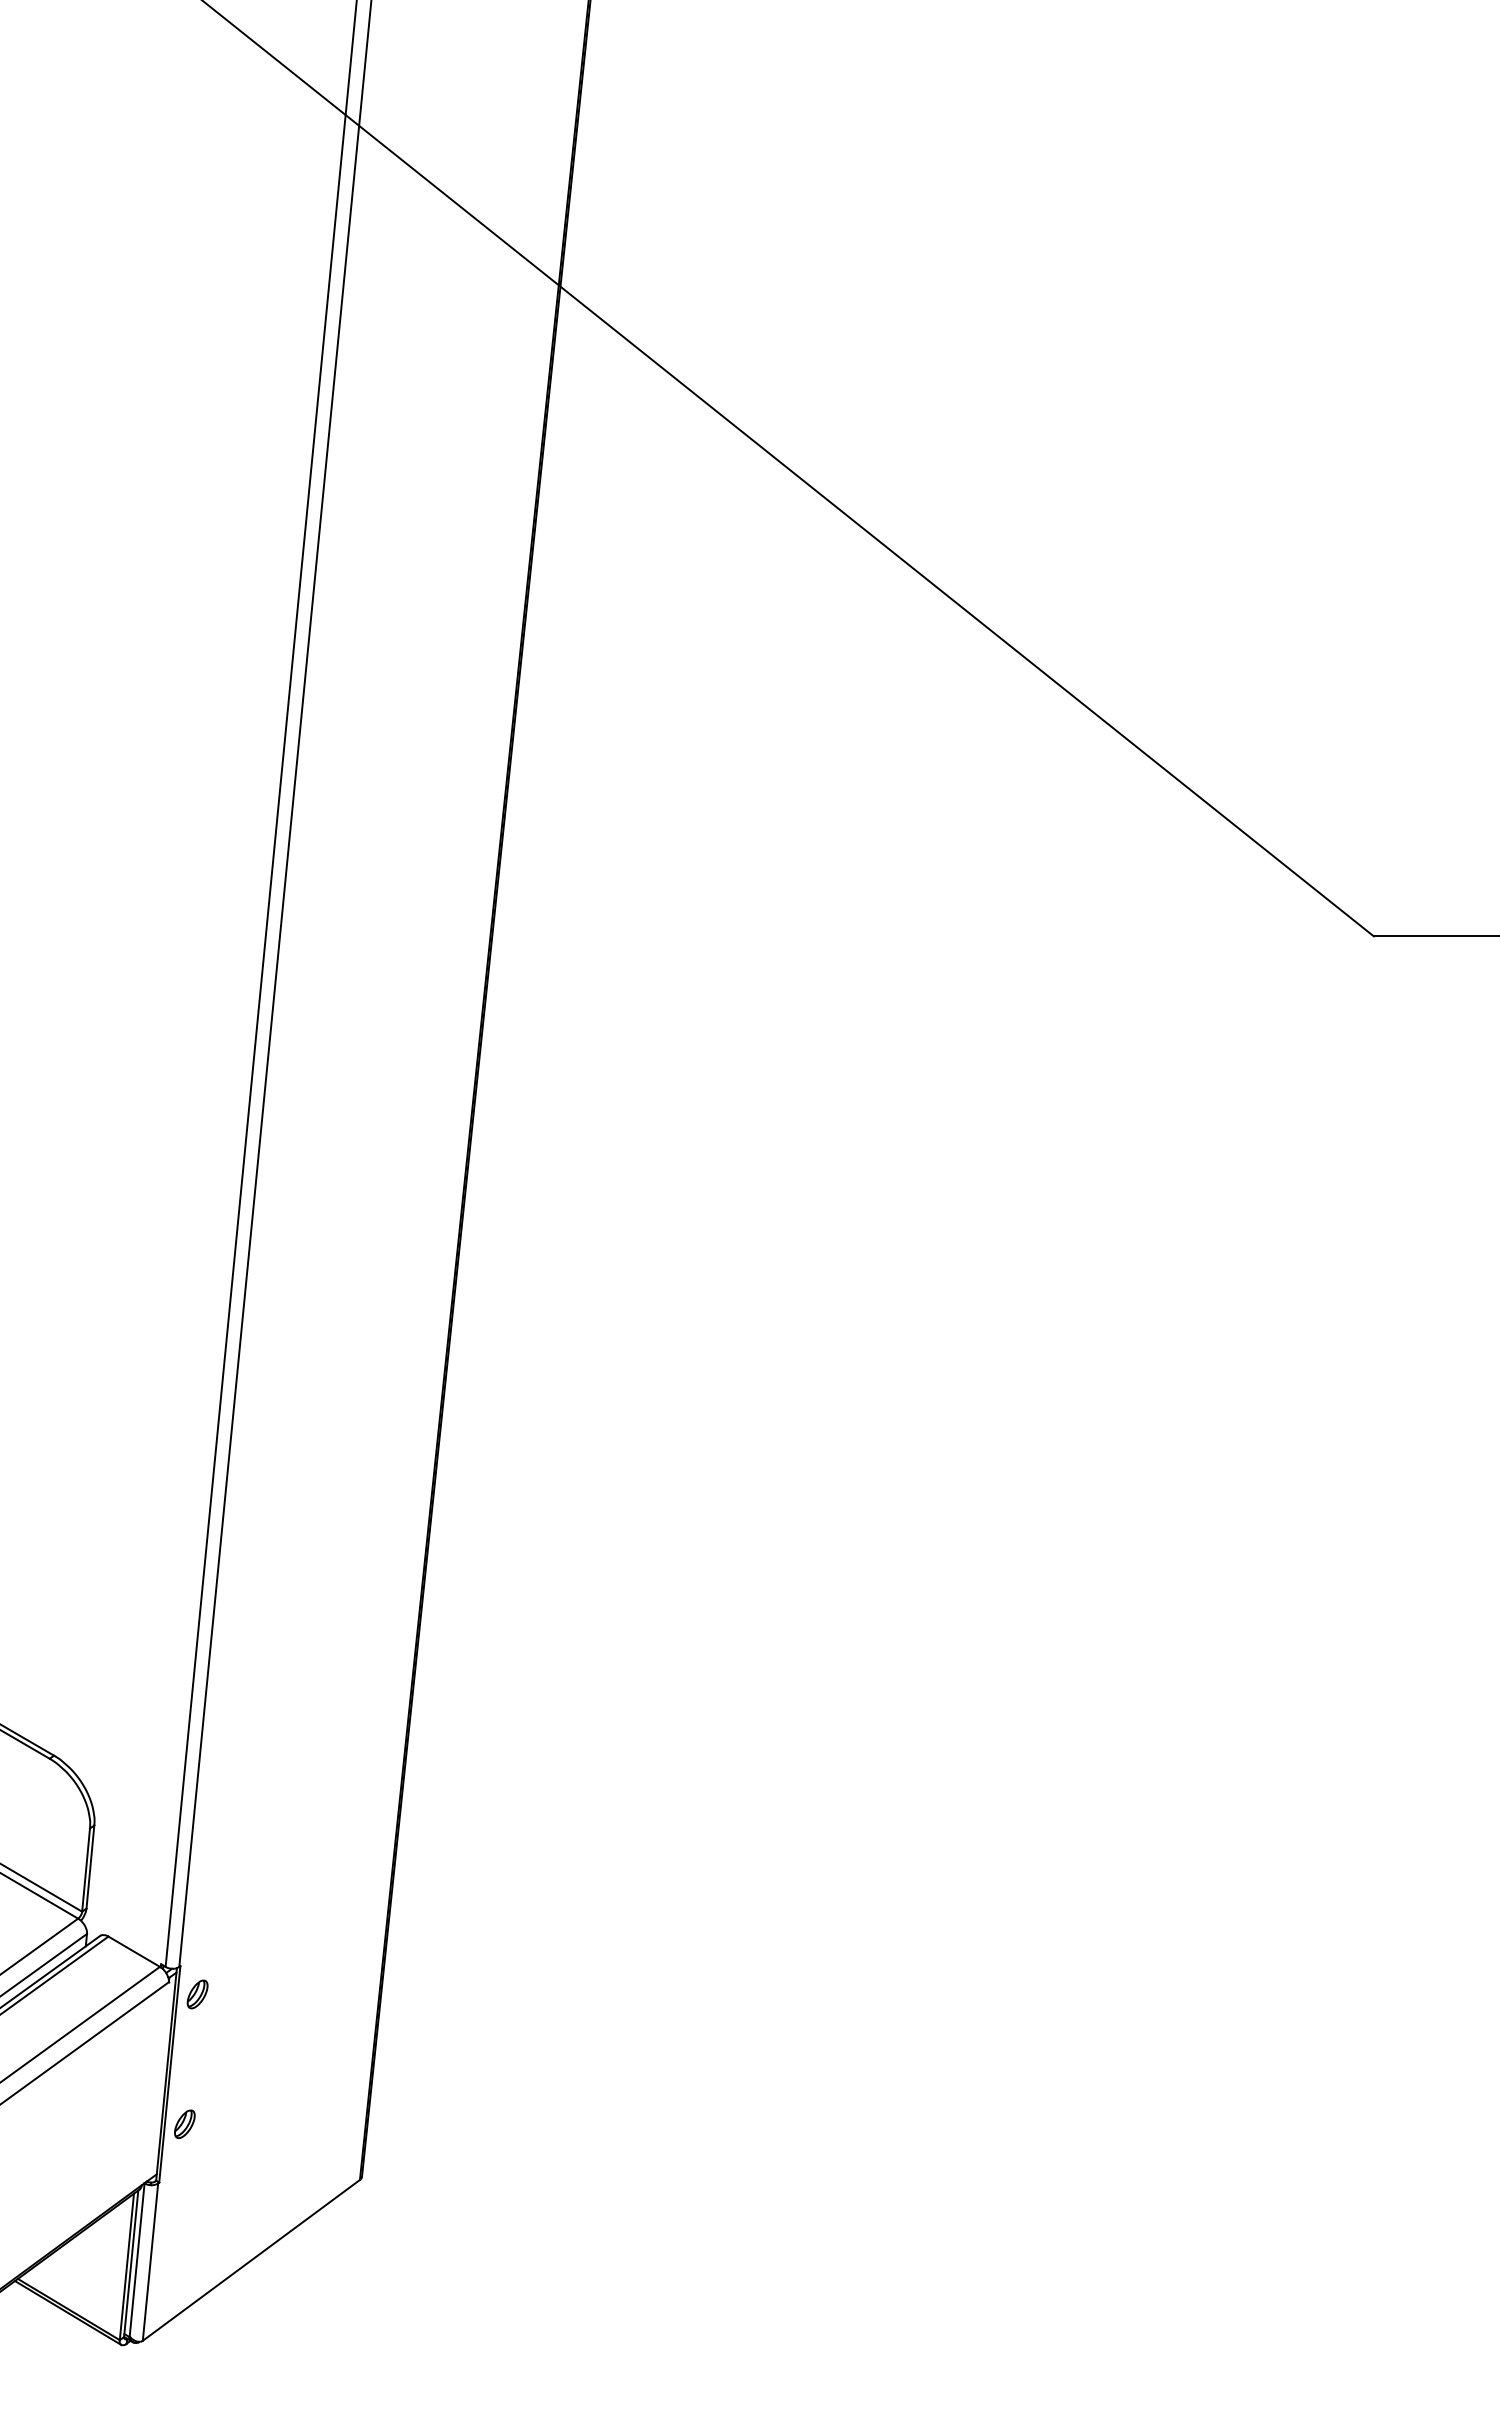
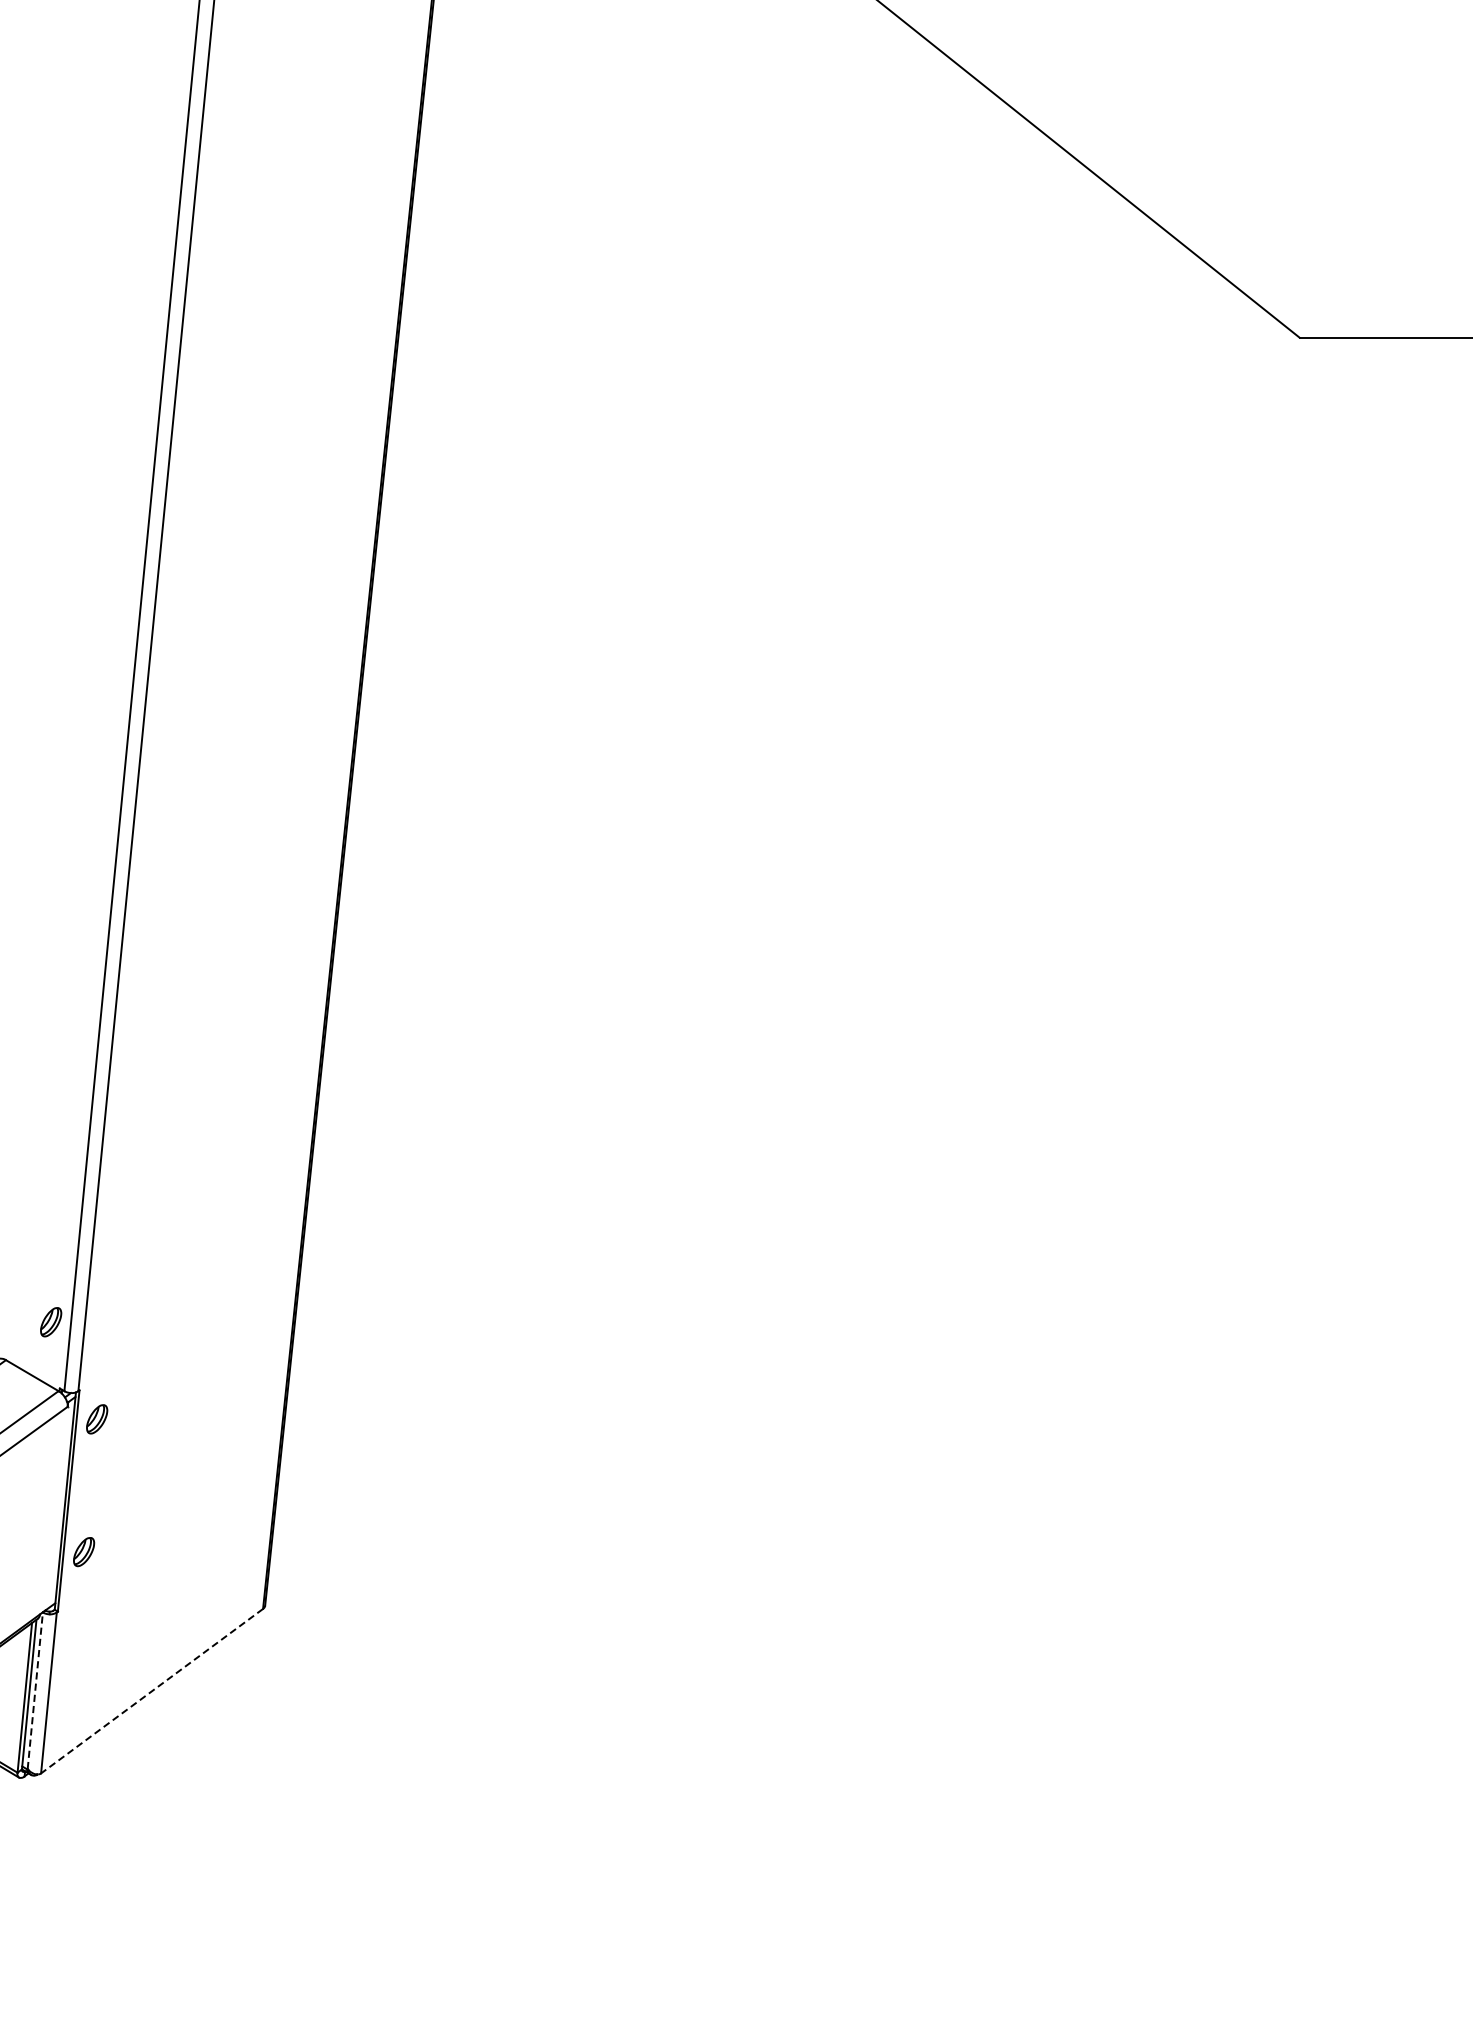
part: (152, 1899) -> (50, 1322), added
line: (137, 2259) -> (35, 1690), solid -> dashed
line: (250, 2260) -> (151, 1691), solid -> dashed

